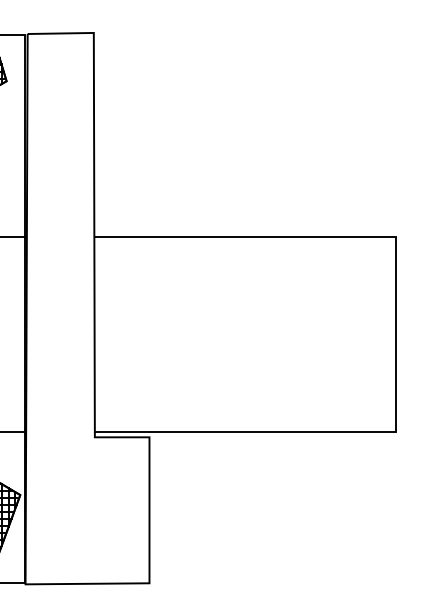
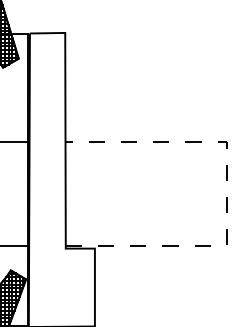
line: (396, 333) -> (226, 193), solid -> dashed

